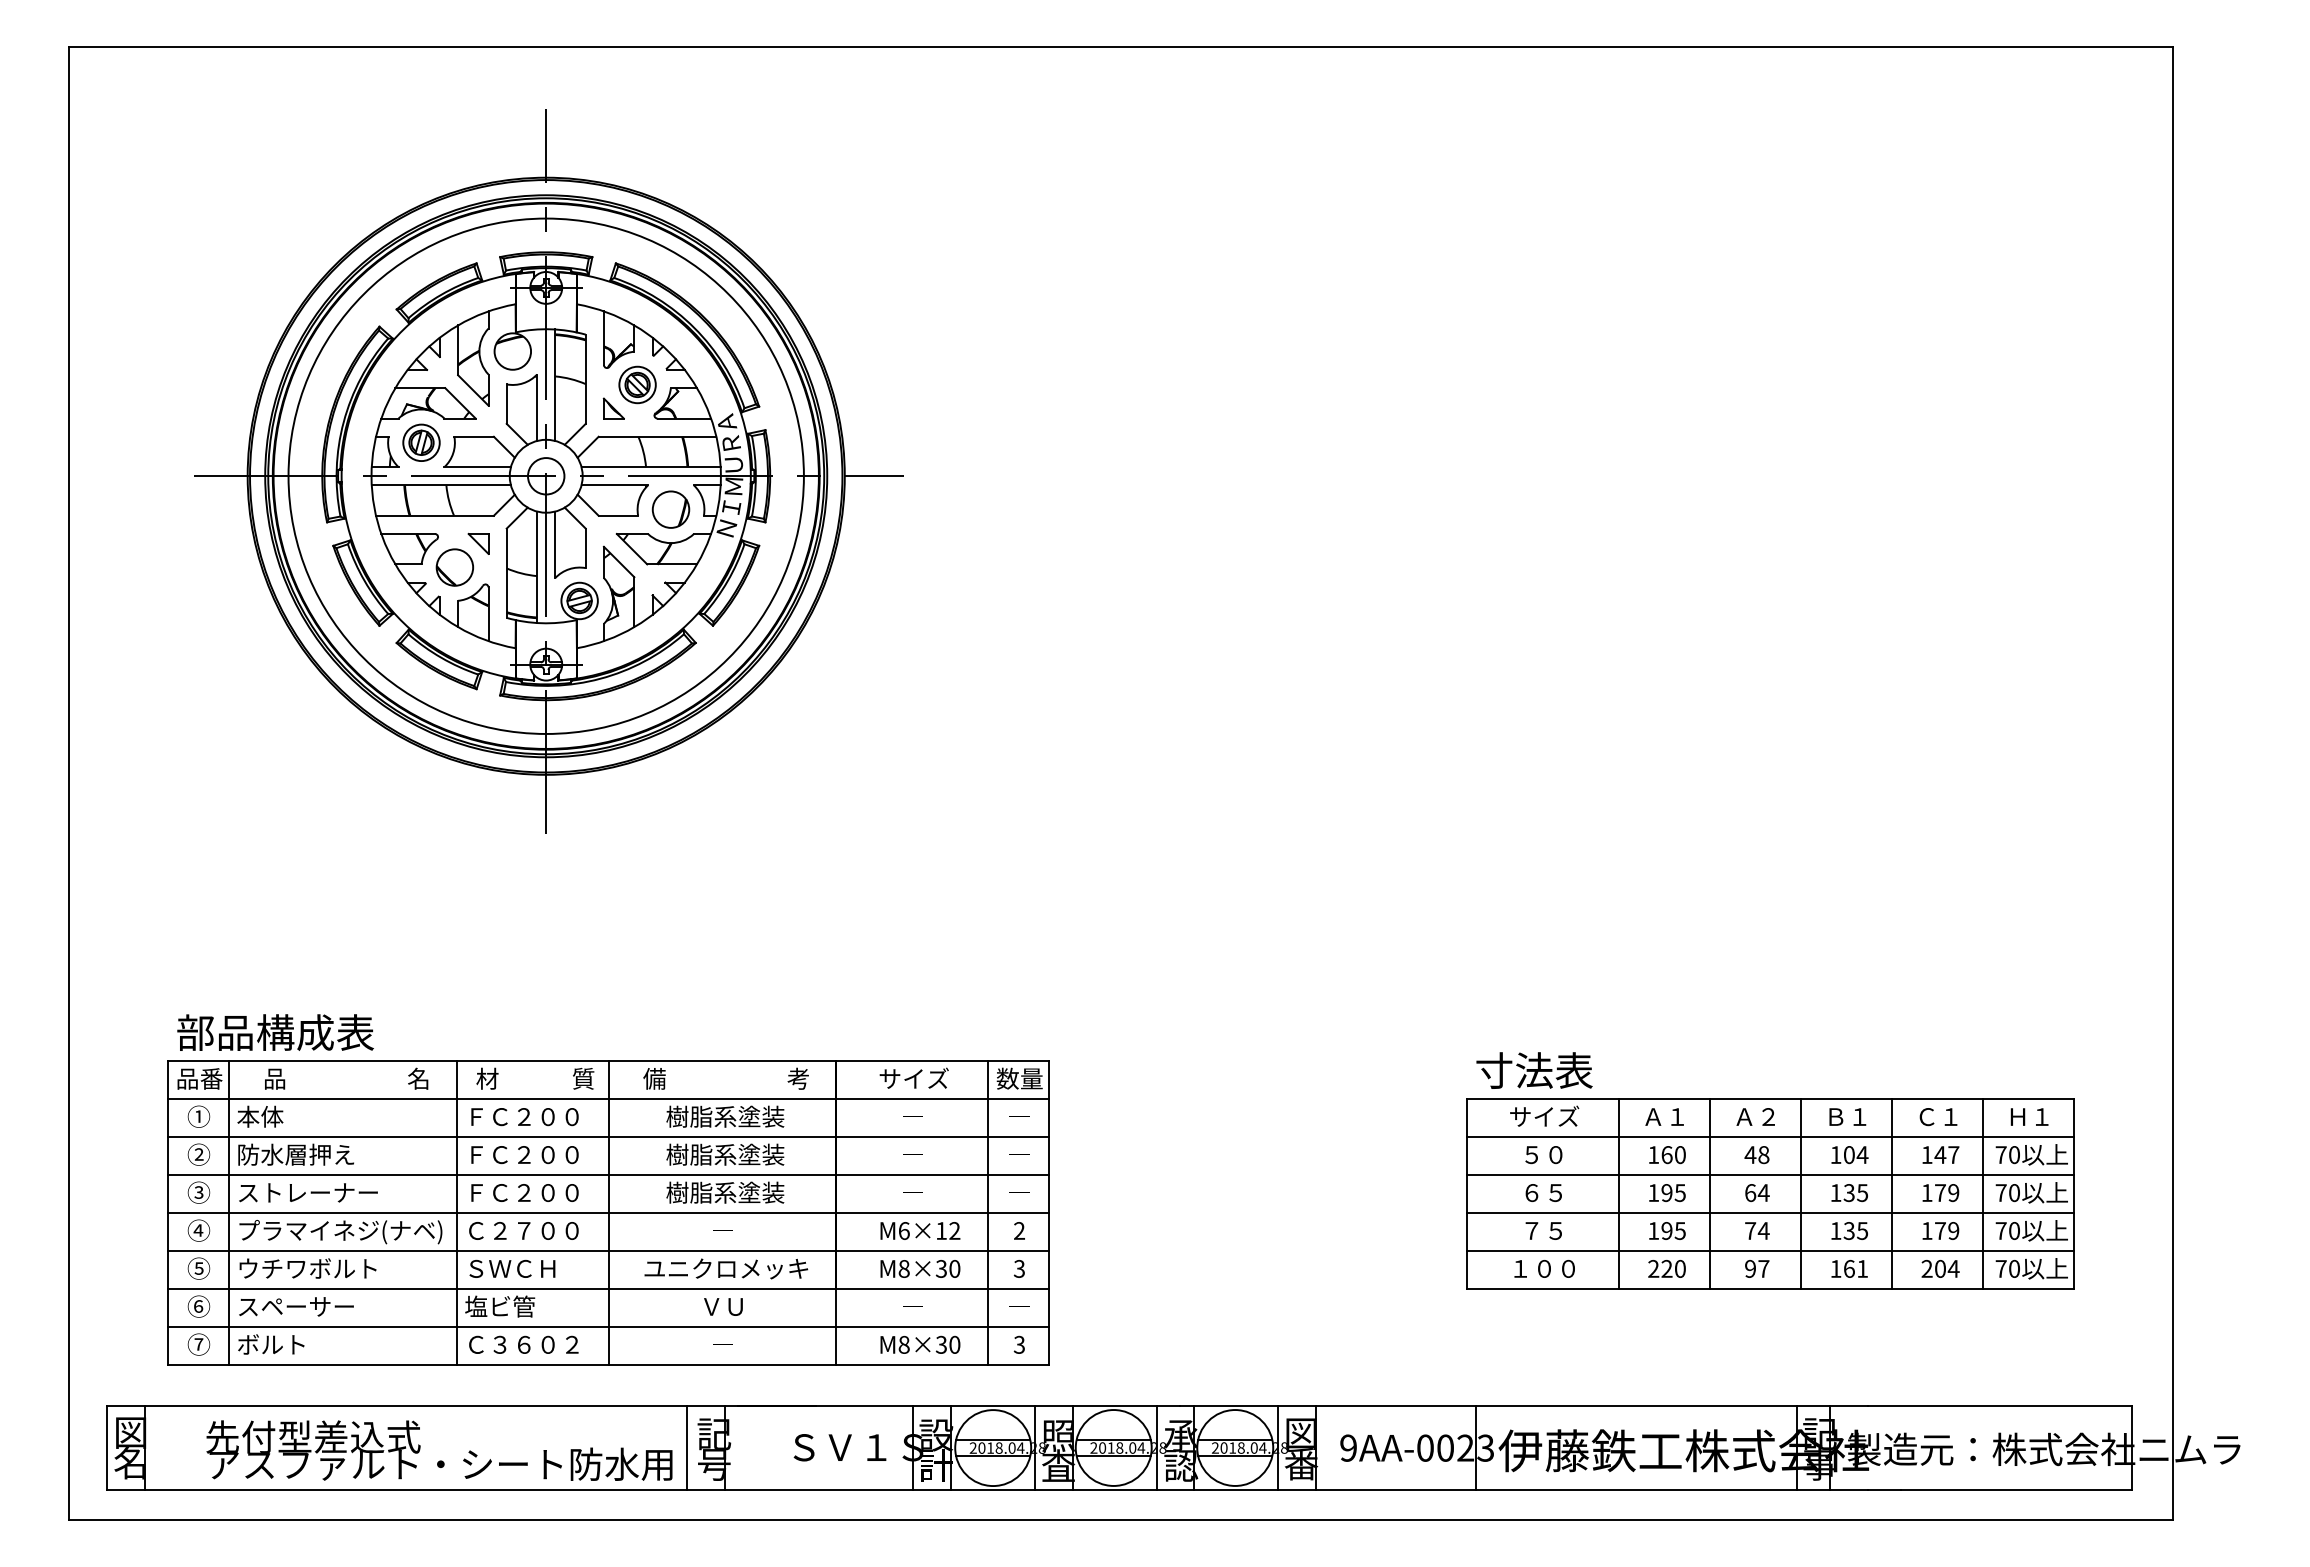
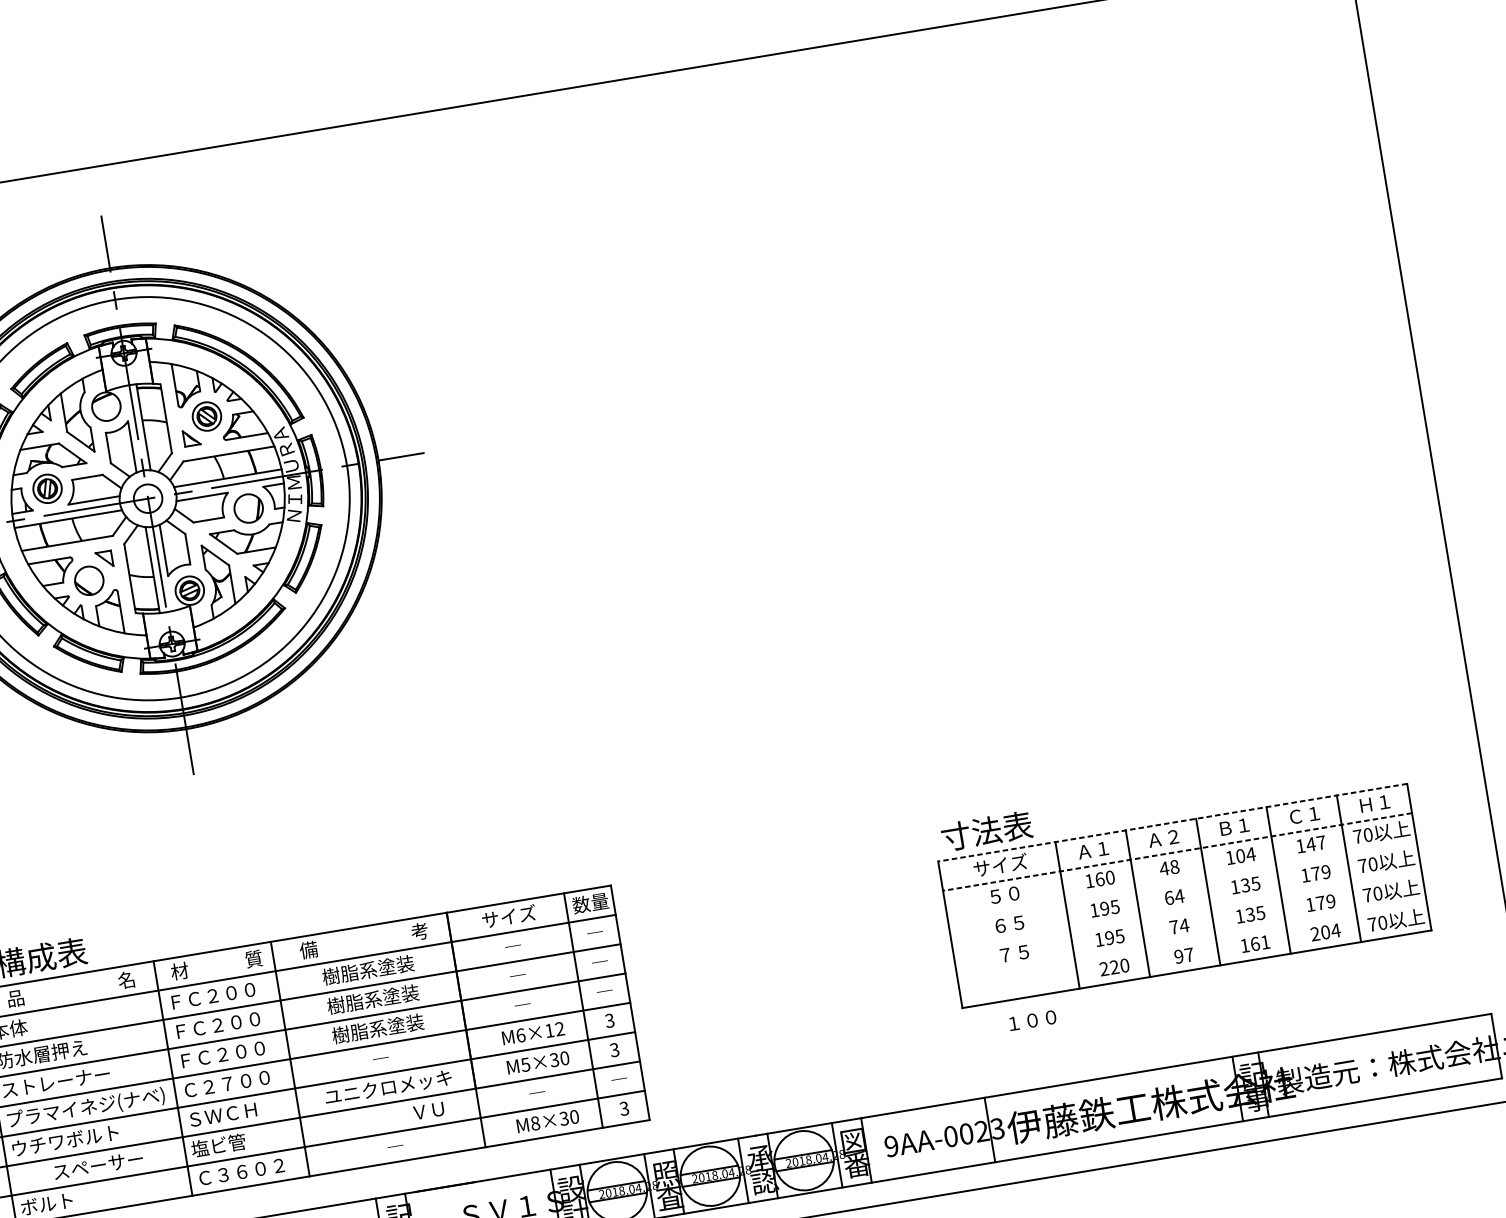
line: (1770, 1098) -> (1172, 822), solid -> dashed
line: (1770, 1136) -> (1177, 851), solid -> dashed
line: (1770, 1174) -> (1182, 881), removed
line: (1770, 1212) -> (1187, 910), removed
text: (1018, 1231) -> (609, 1021), 2 -> 3
line: (1770, 1250) -> (1192, 939), removed
text: (903, 1268) -> (525, 1064), M8×30 -> M5×30
text: (1544, 1268) -> (1032, 1020), moved
text: (296, 1306) -> (98, 1165), moved
text: (723, 1306) -> (428, 1110), moved

